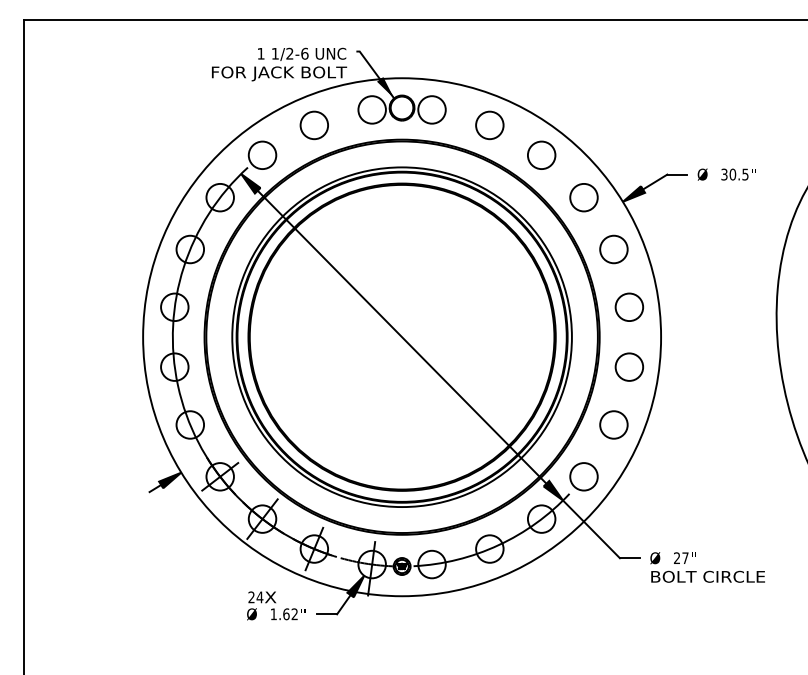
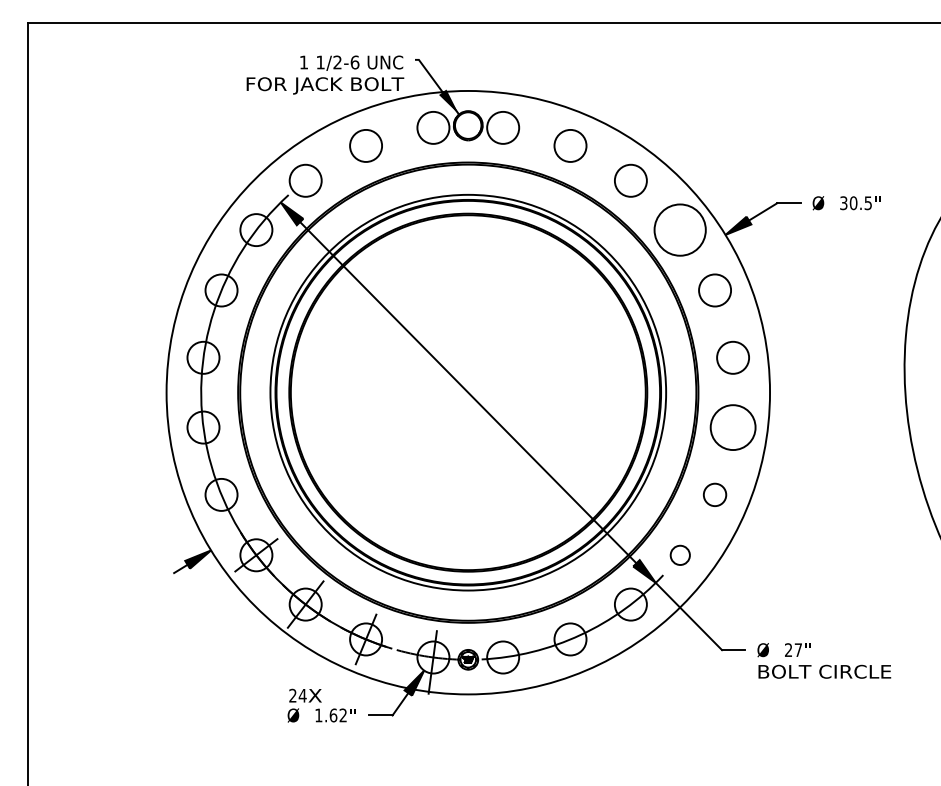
circle: (584, 198) -> (680, 230), size x1.6
circle: (628, 367) -> (732, 427), size x1.4
circle: (613, 424) -> (714, 494), size x0.7
circle: (584, 476) -> (680, 555), size x0.6

